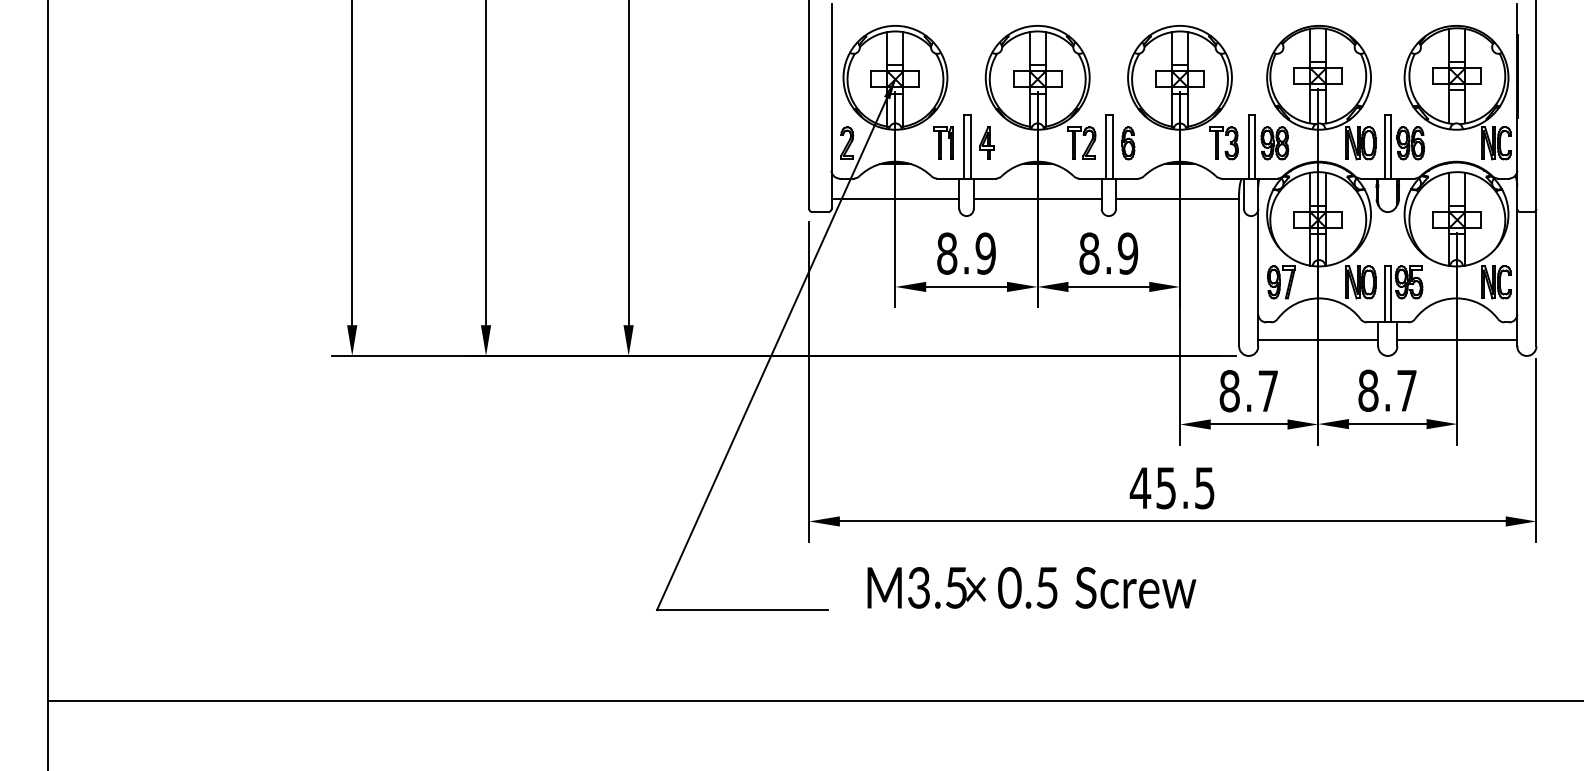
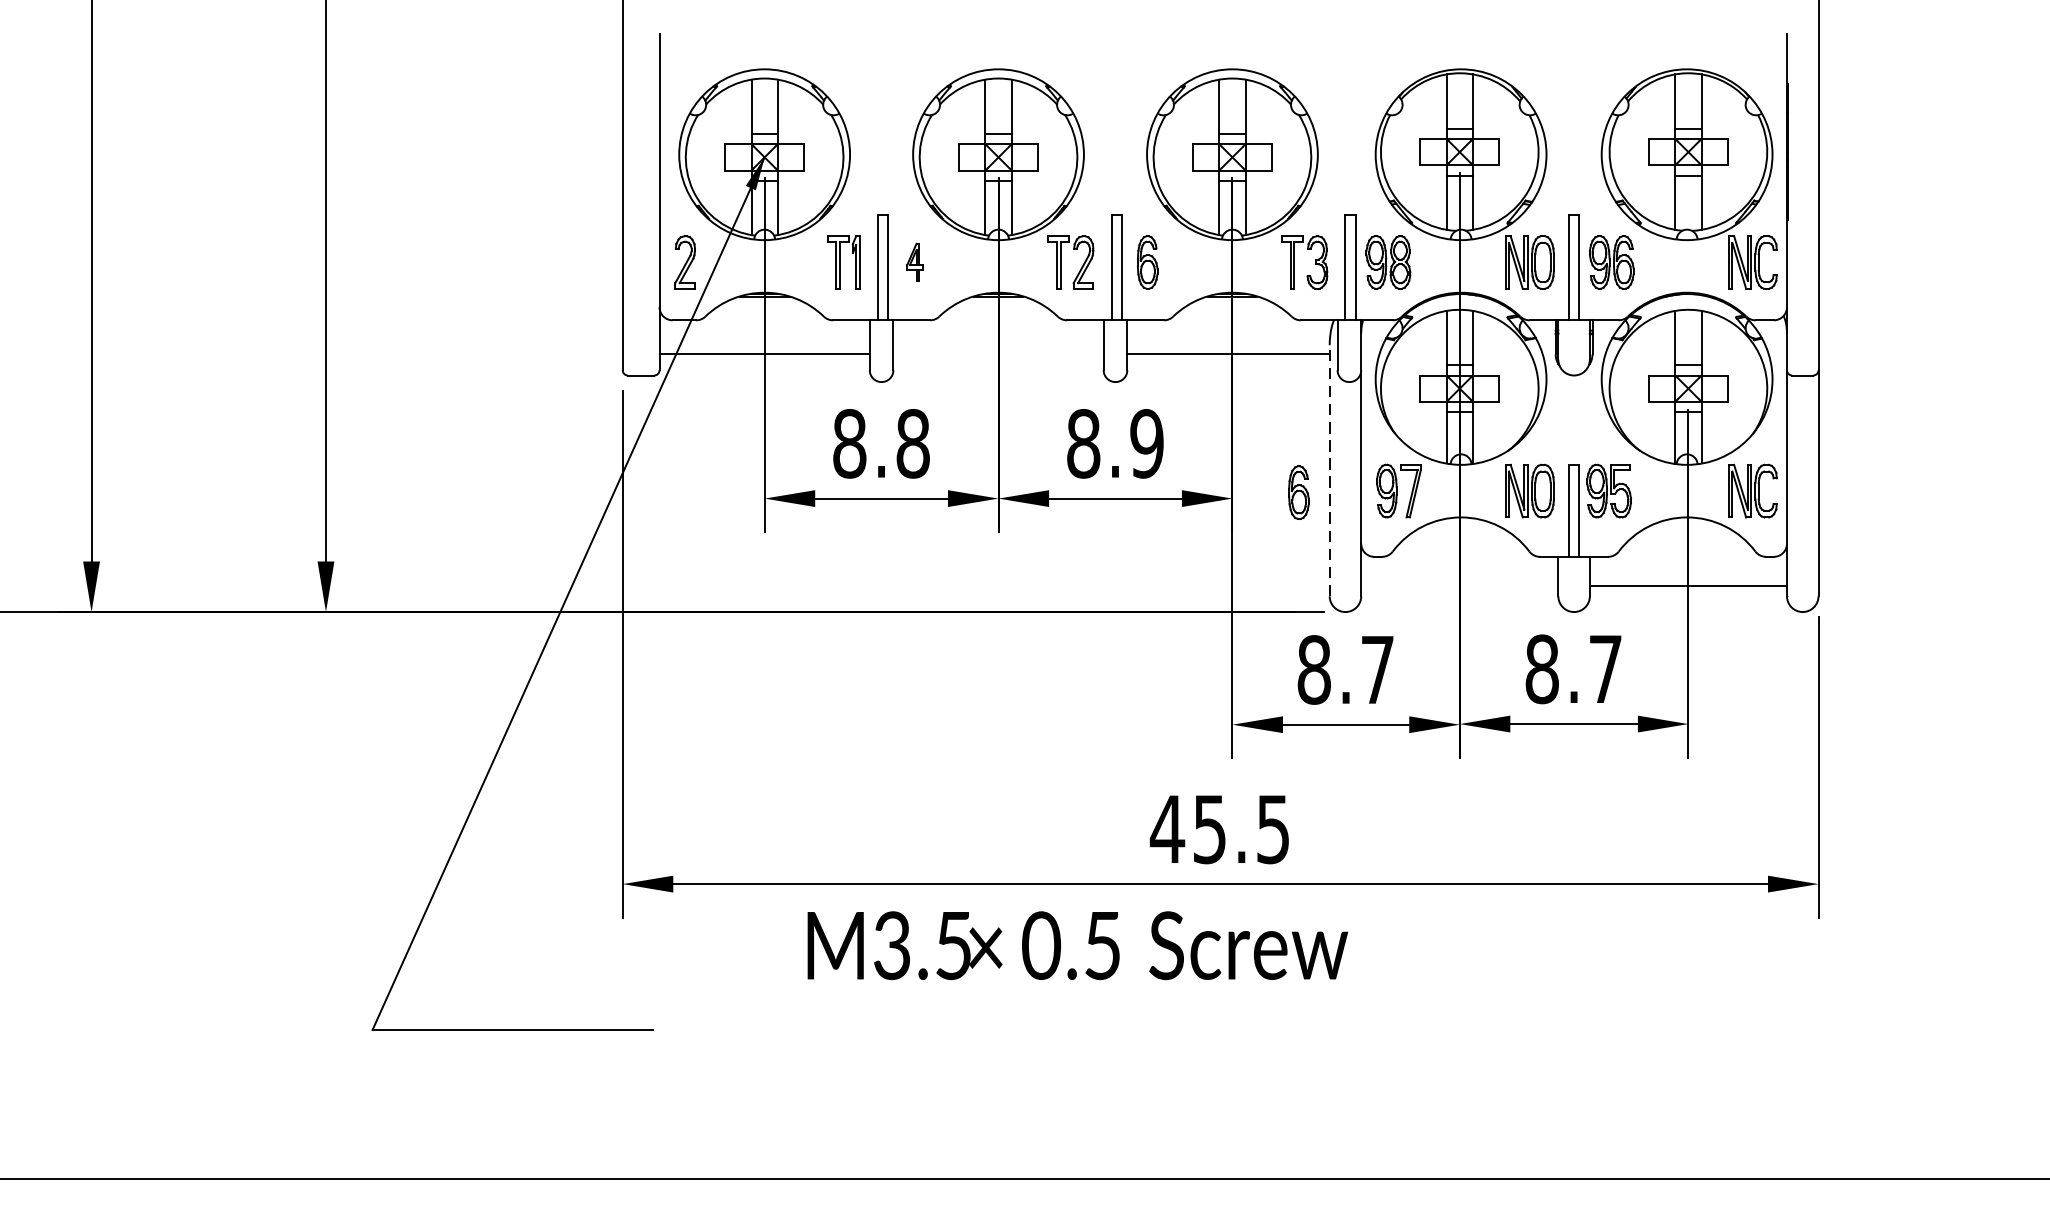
part: (986, 142) -> (914, 261), size x0.7
line: (1037, 199) -> (998, 354), removed
text: (985, 253) -> (912, 443), 8.9 -> 8.8
line: (1239, 269) -> (1330, 469), solid -> dashed
part: (1220, 283) -> (1299, 492), added
line: (1318, 339) -> (1460, 584), removed
text: (1031, 587) -> (1077, 945), moved

